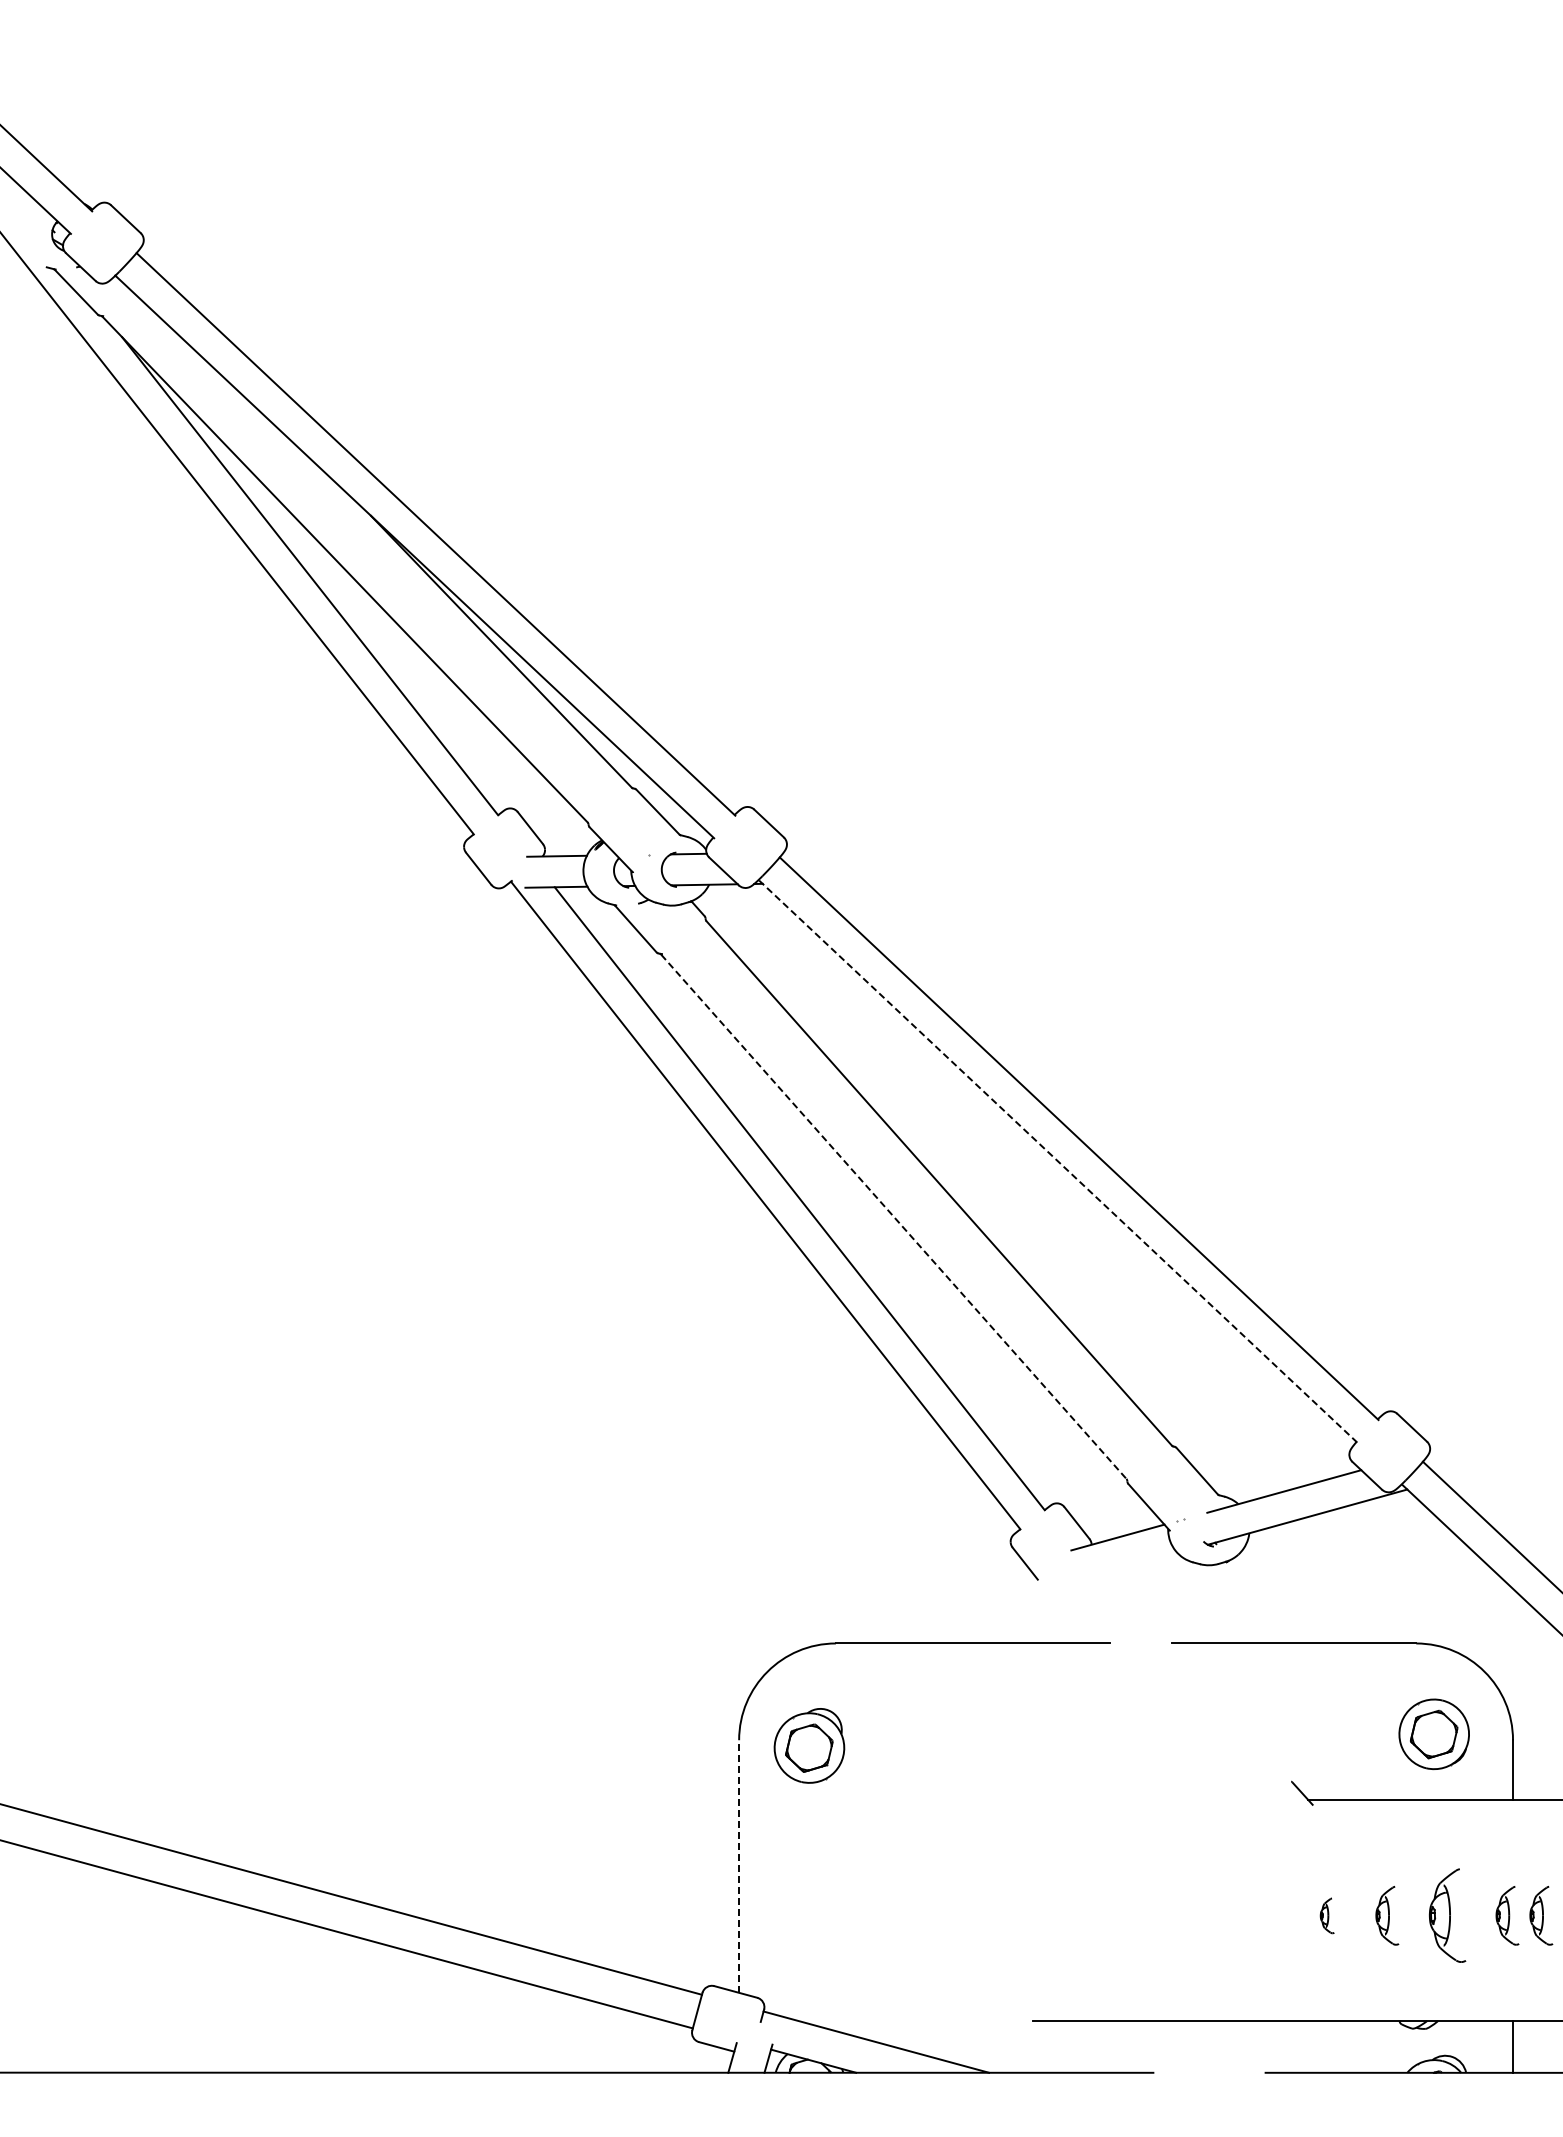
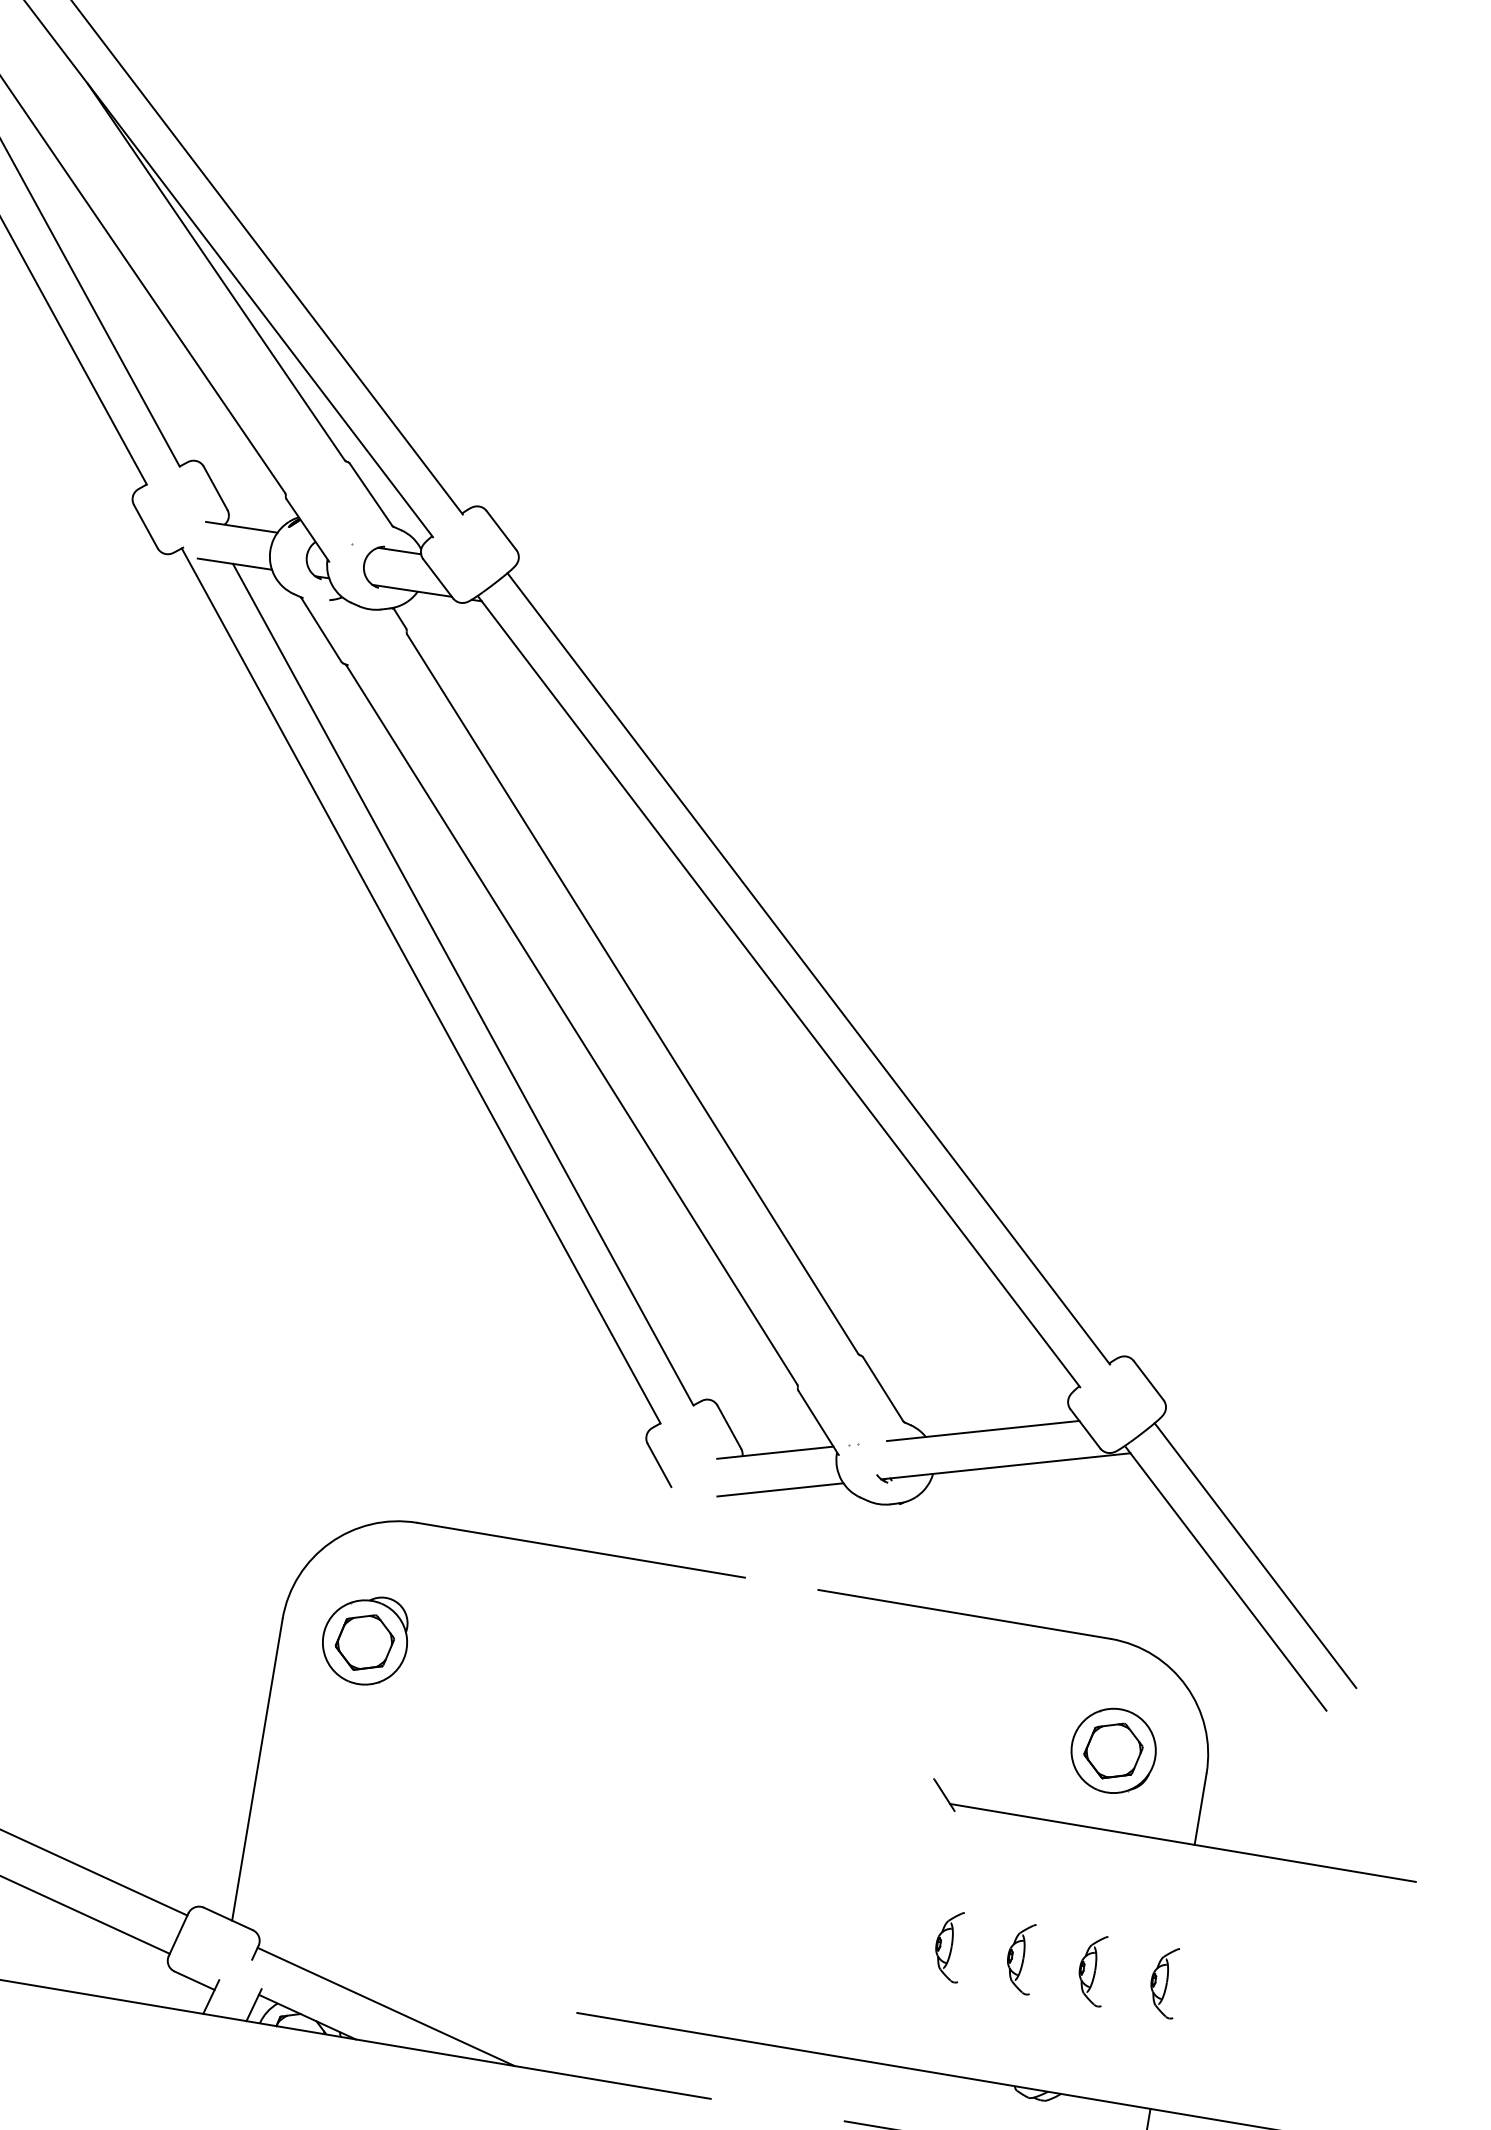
line: (1057, 1161) -> (778, 991), dashed -> solid
line: (894, 1217) -> (572, 1026), dashed -> solid
line: (1126, 1567) -> (779, 1490), added
line: (739, 1866) -> (257, 1769), dashed -> solid
part: (1327, 1915) -> (950, 1945), size x1.67
part: (1447, 1915) -> (1093, 1969), size x0.62
part: (1541, 1915) -> (1205, 1988), removed

